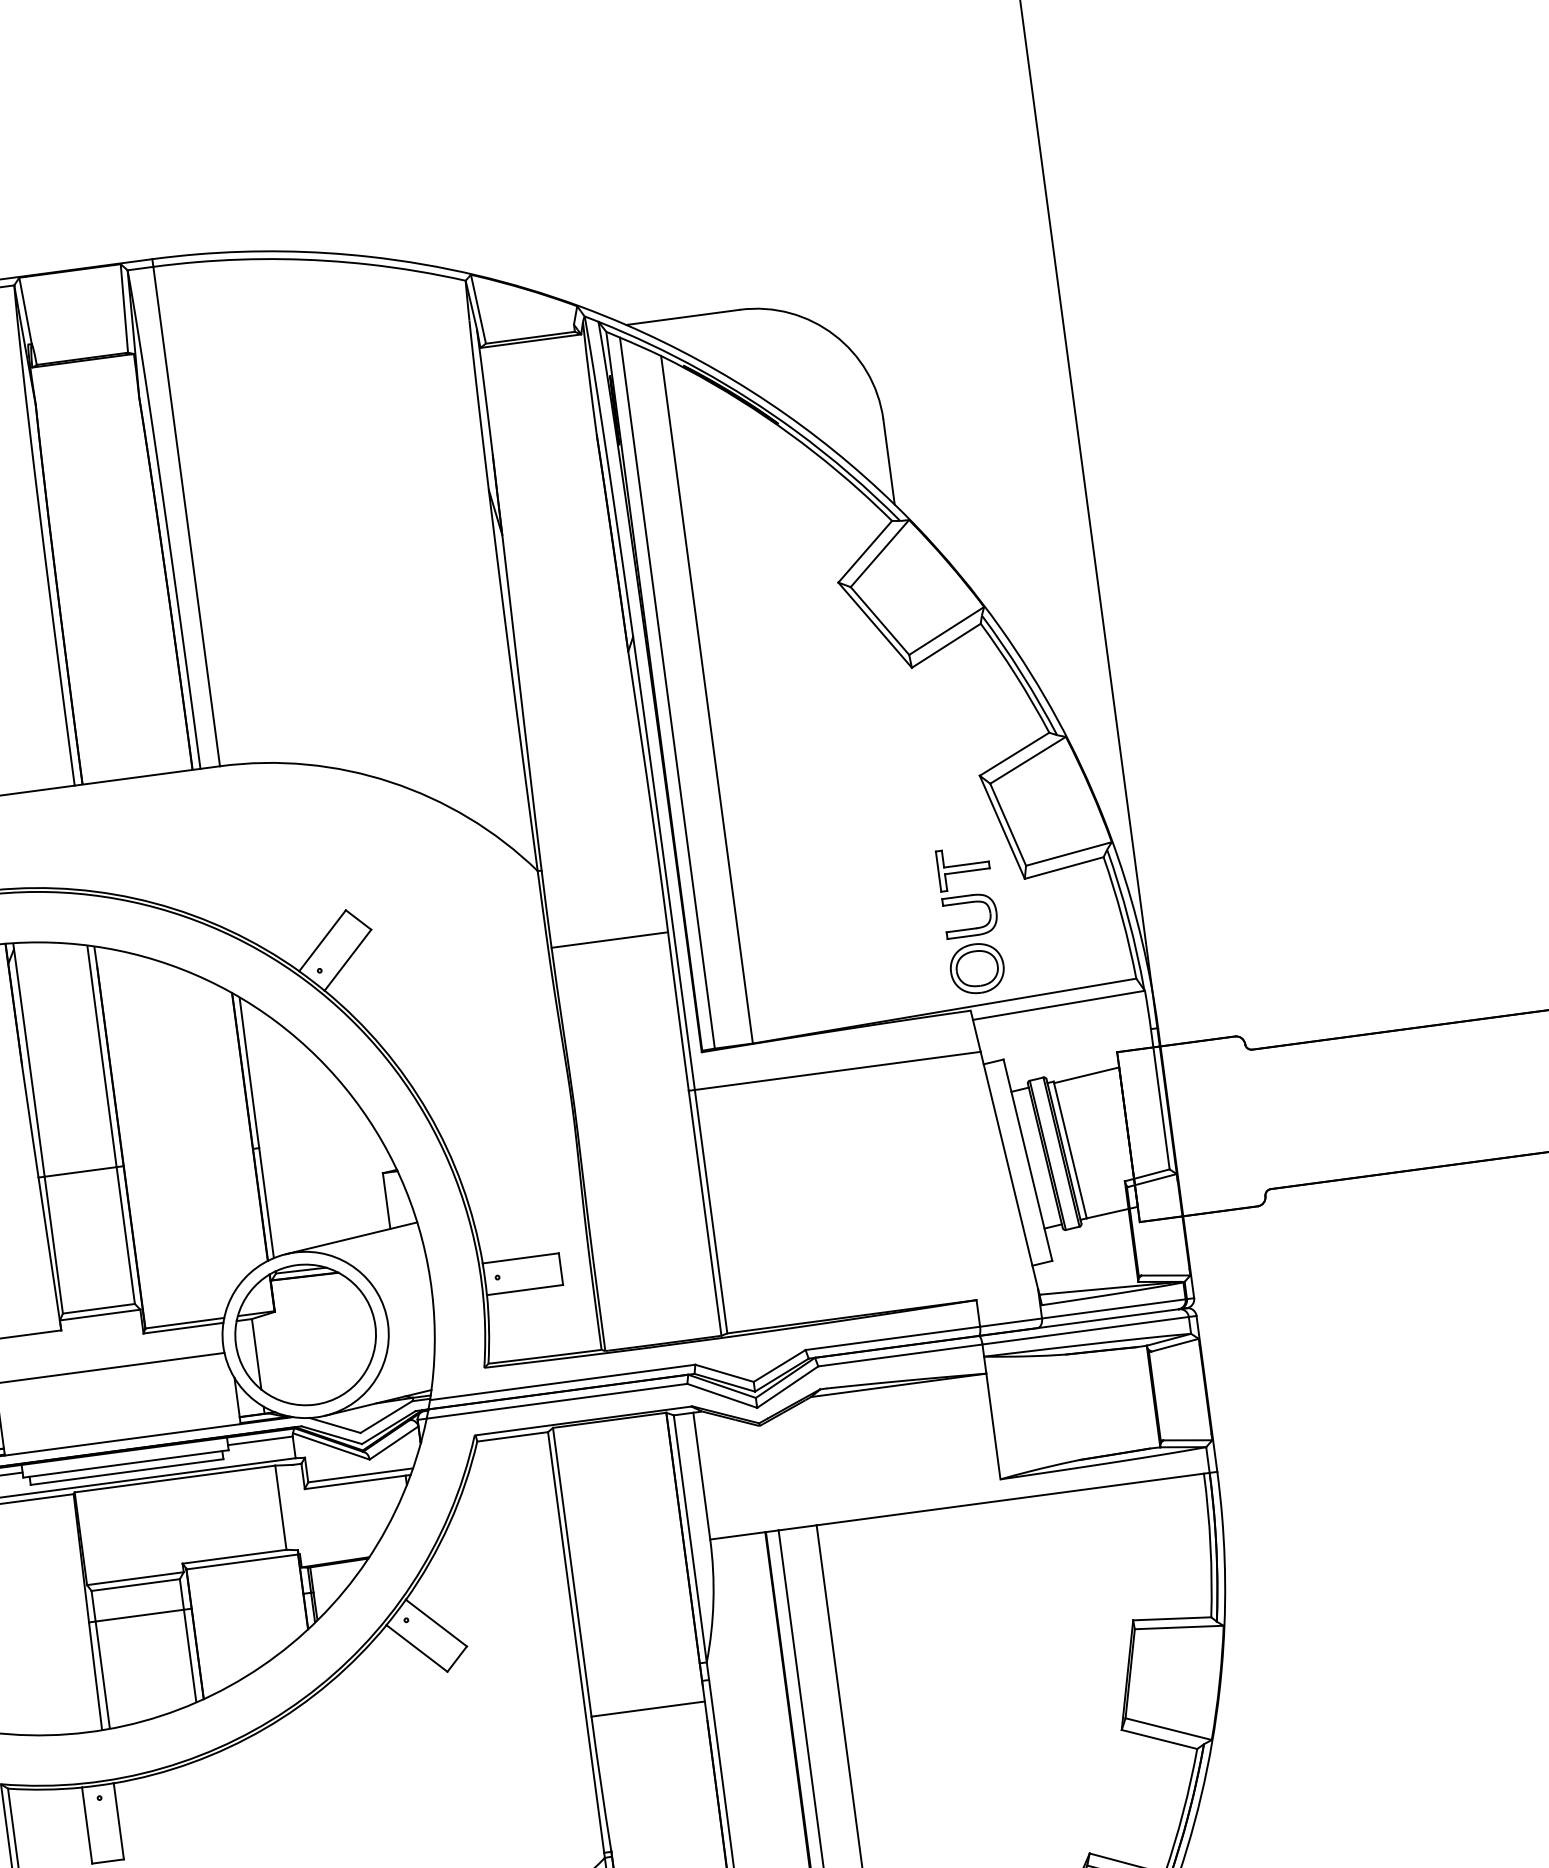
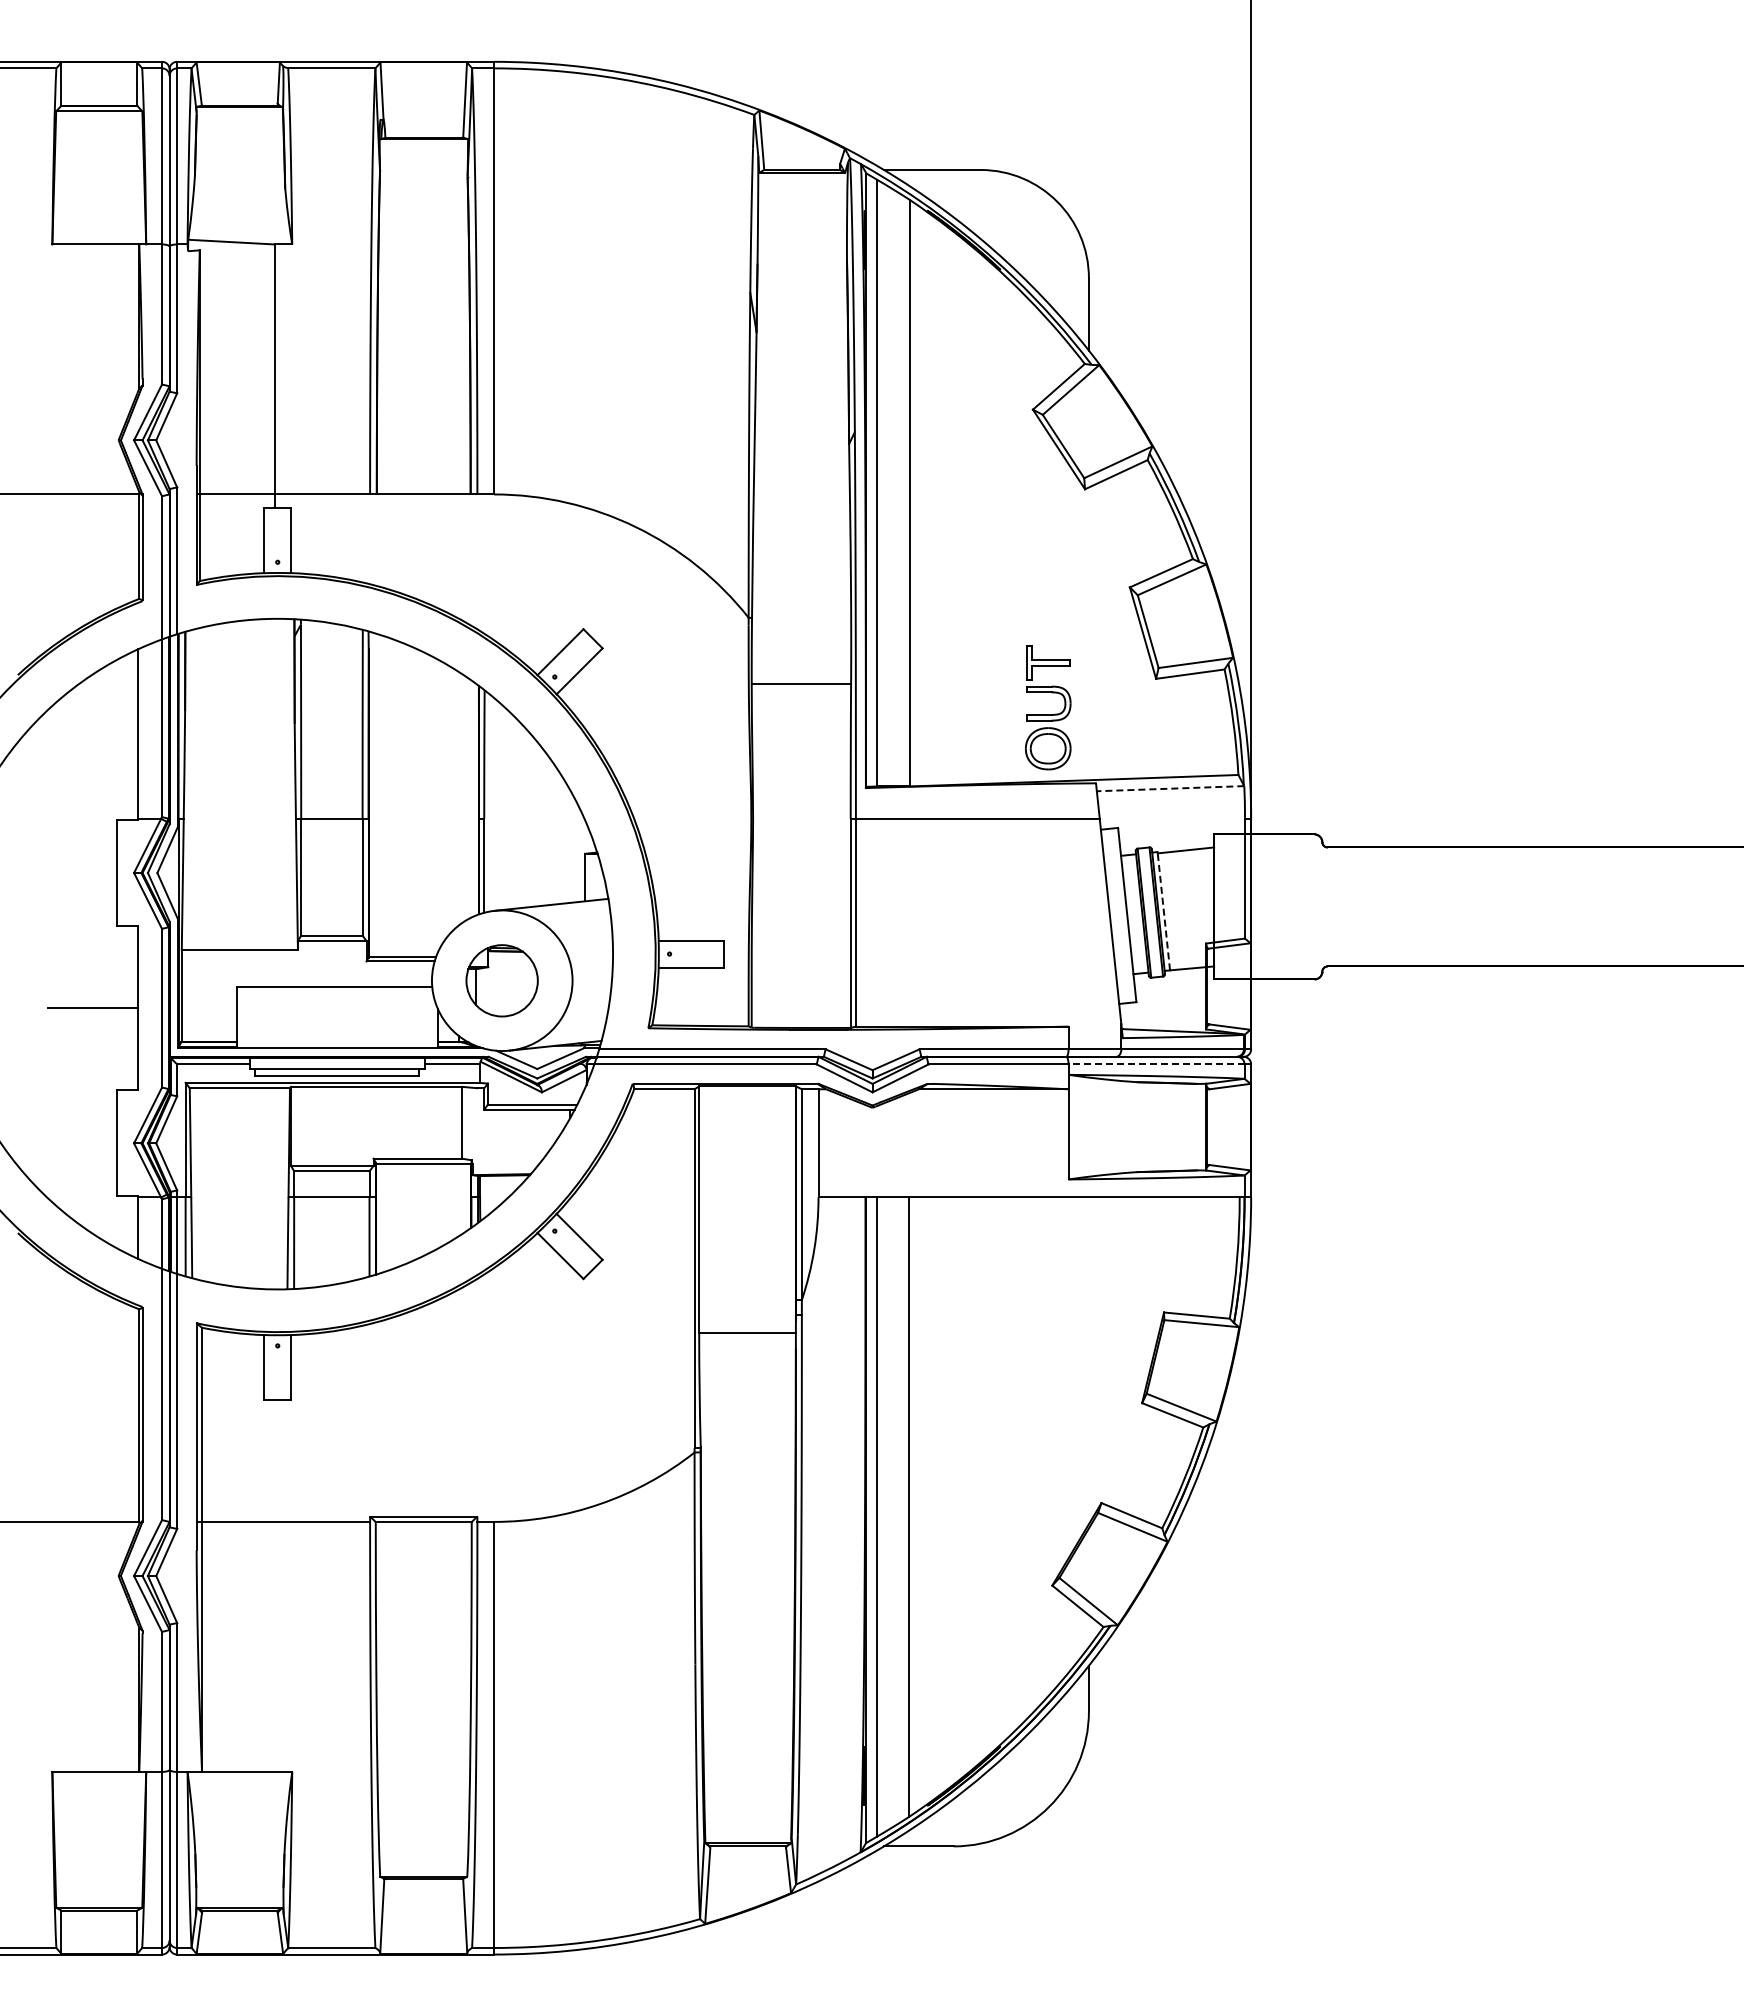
part: (972, 928) -> (1048, 714), moved
line: (1058, 1005) -> (1170, 788), solid -> dashed
line: (1069, 1149) -> (1163, 910), solid -> dashed
line: (1085, 1330) -> (1156, 1064), solid -> dashed
part: (304, 1334) -> (501, 980), size x0.6

